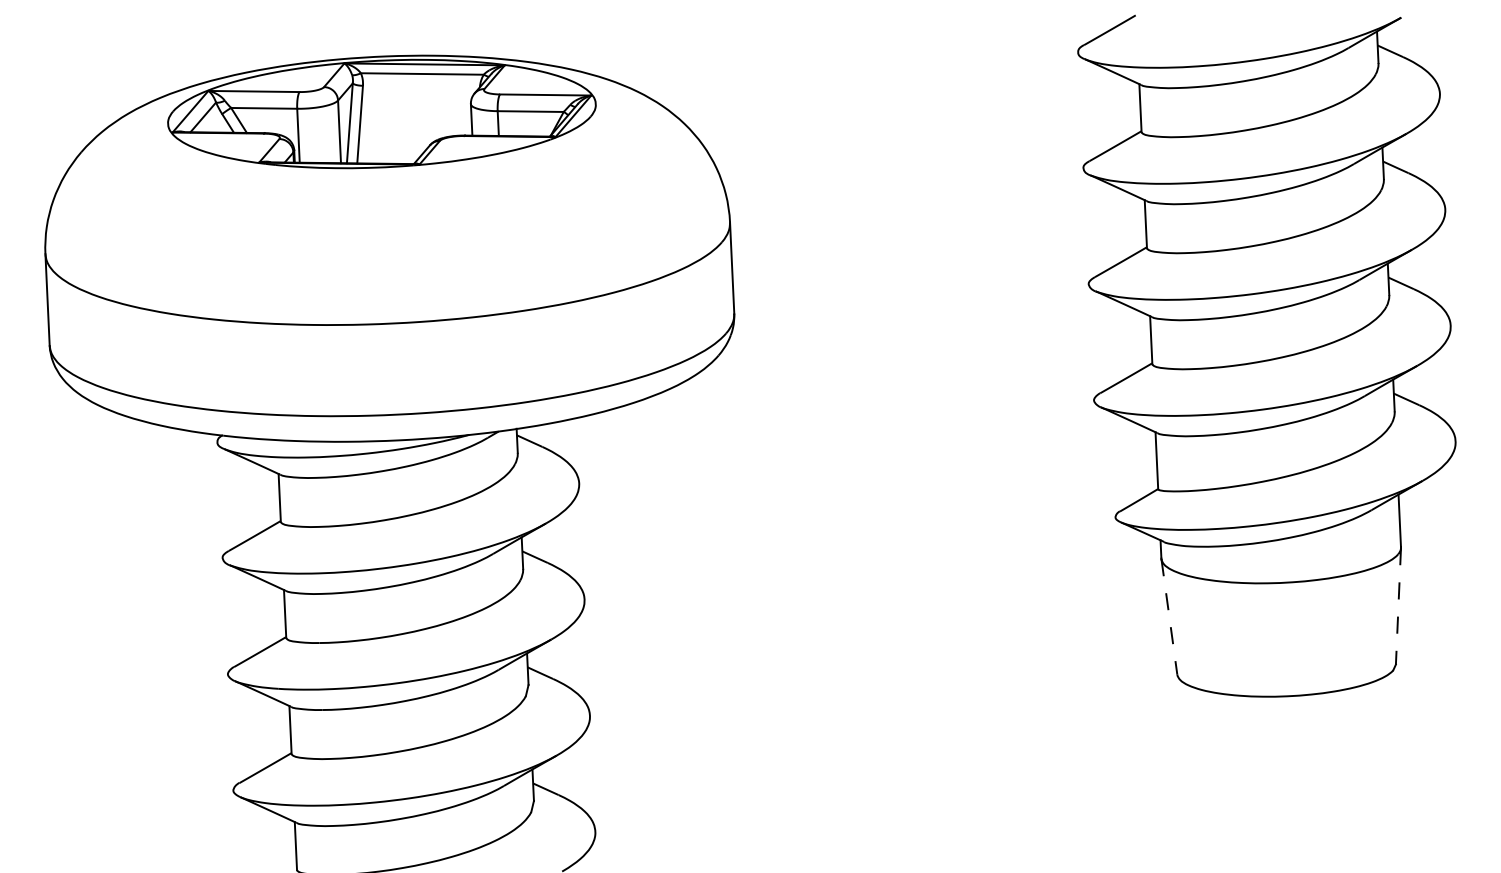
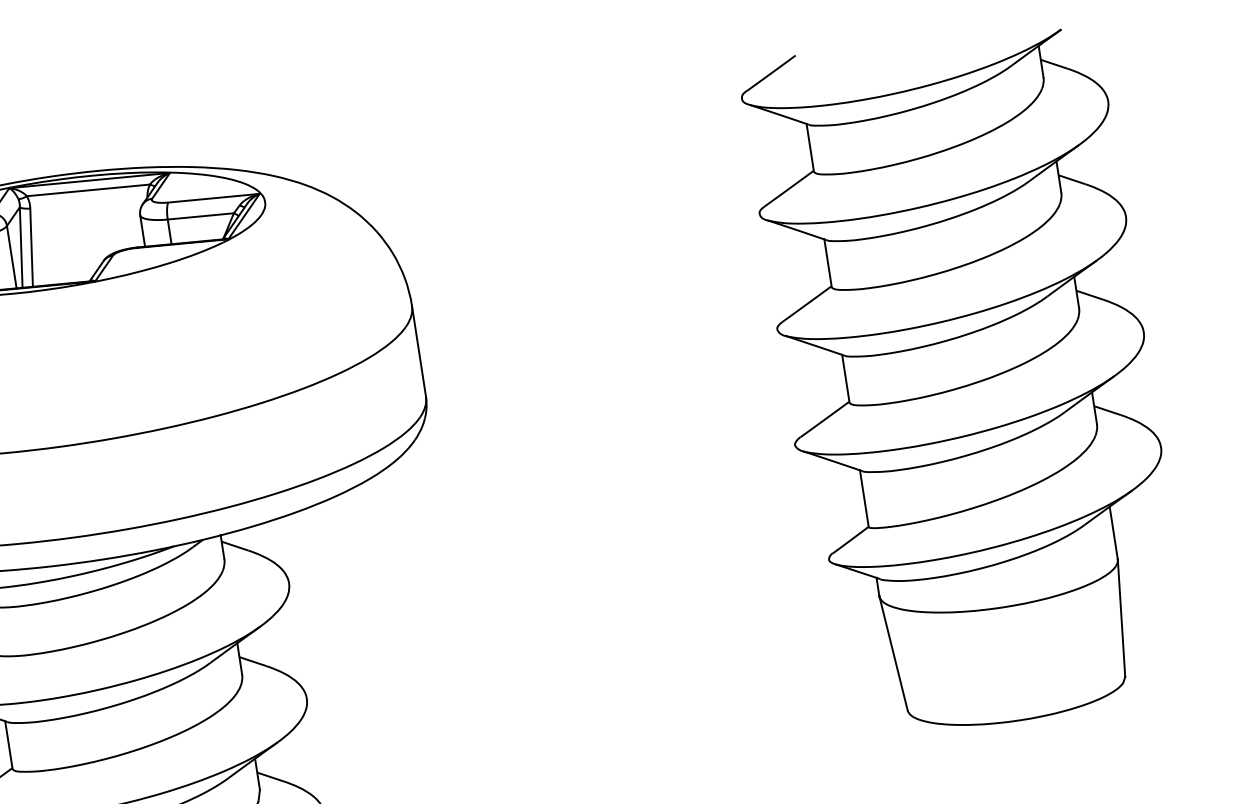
line: (1398, 606) -> (1121, 618), dashed -> solid
line: (1169, 617) -> (893, 654), dashed -> solid

